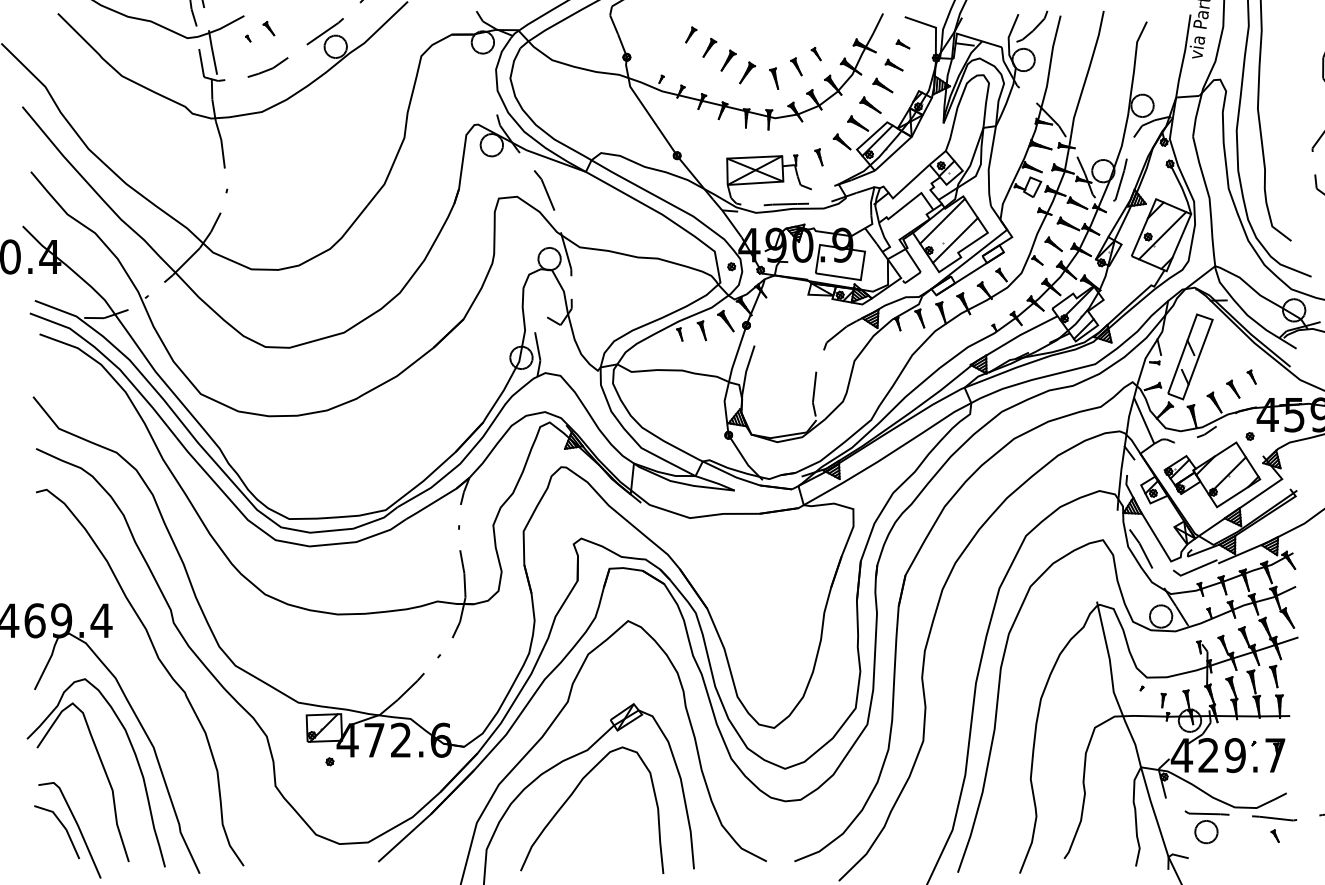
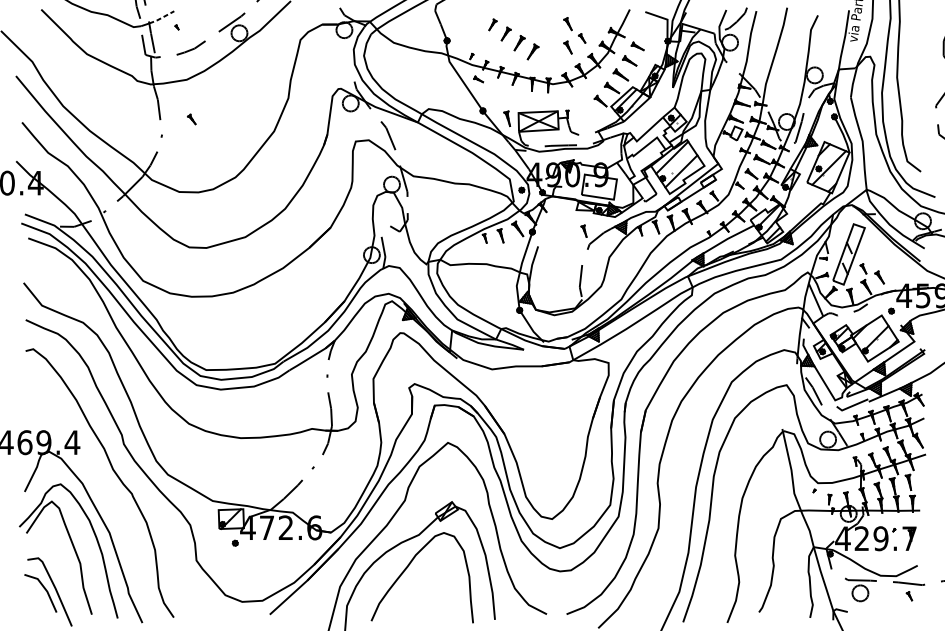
line: (227, 25) -> (162, 18), solid -> dashed
part: (268, 28) -> (191, 119), moved
part: (796, 33) -> (568, 23), added
part: (902, 44) -> (478, 79), moved
part: (774, 78) -> (507, 118), moved
part: (818, 157) -> (583, 231), moved
part: (1251, 376) -> (863, 268), moved

